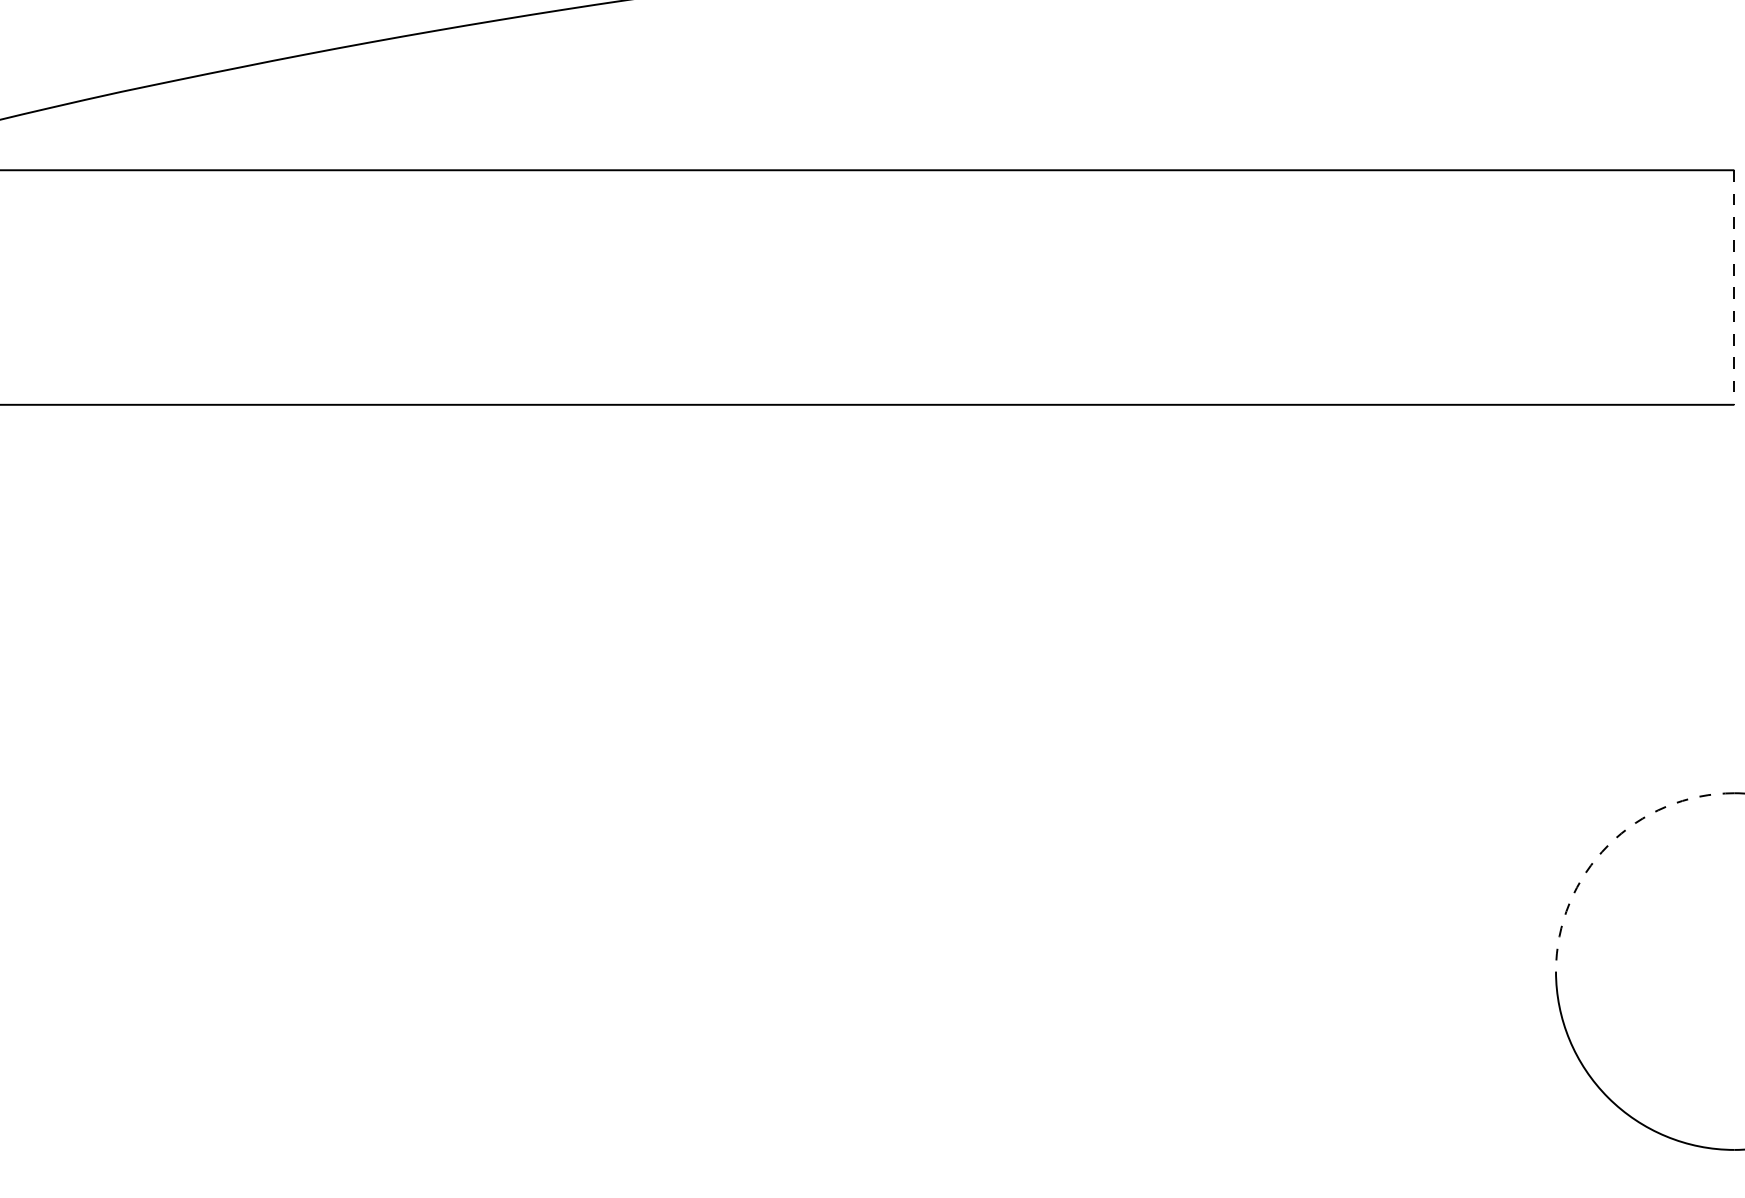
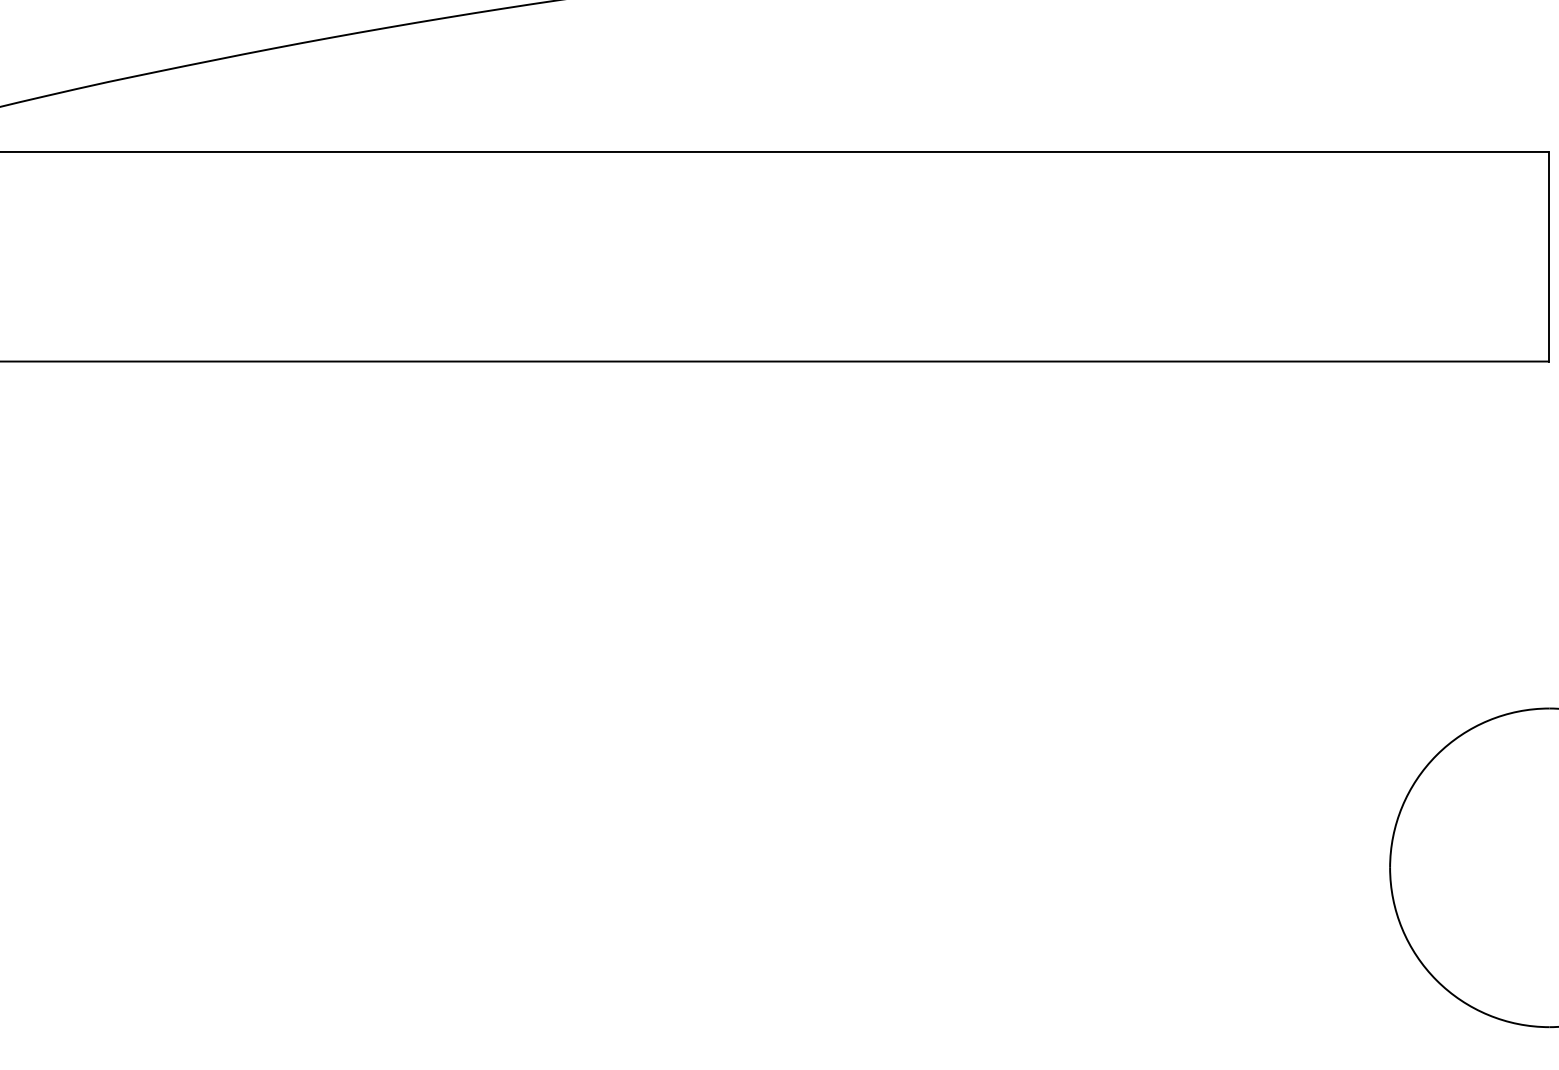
line: (1734, 287) -> (1549, 256), dashed -> solid
arc: (1607, 845) -> (1436, 755), dashed -> solid

